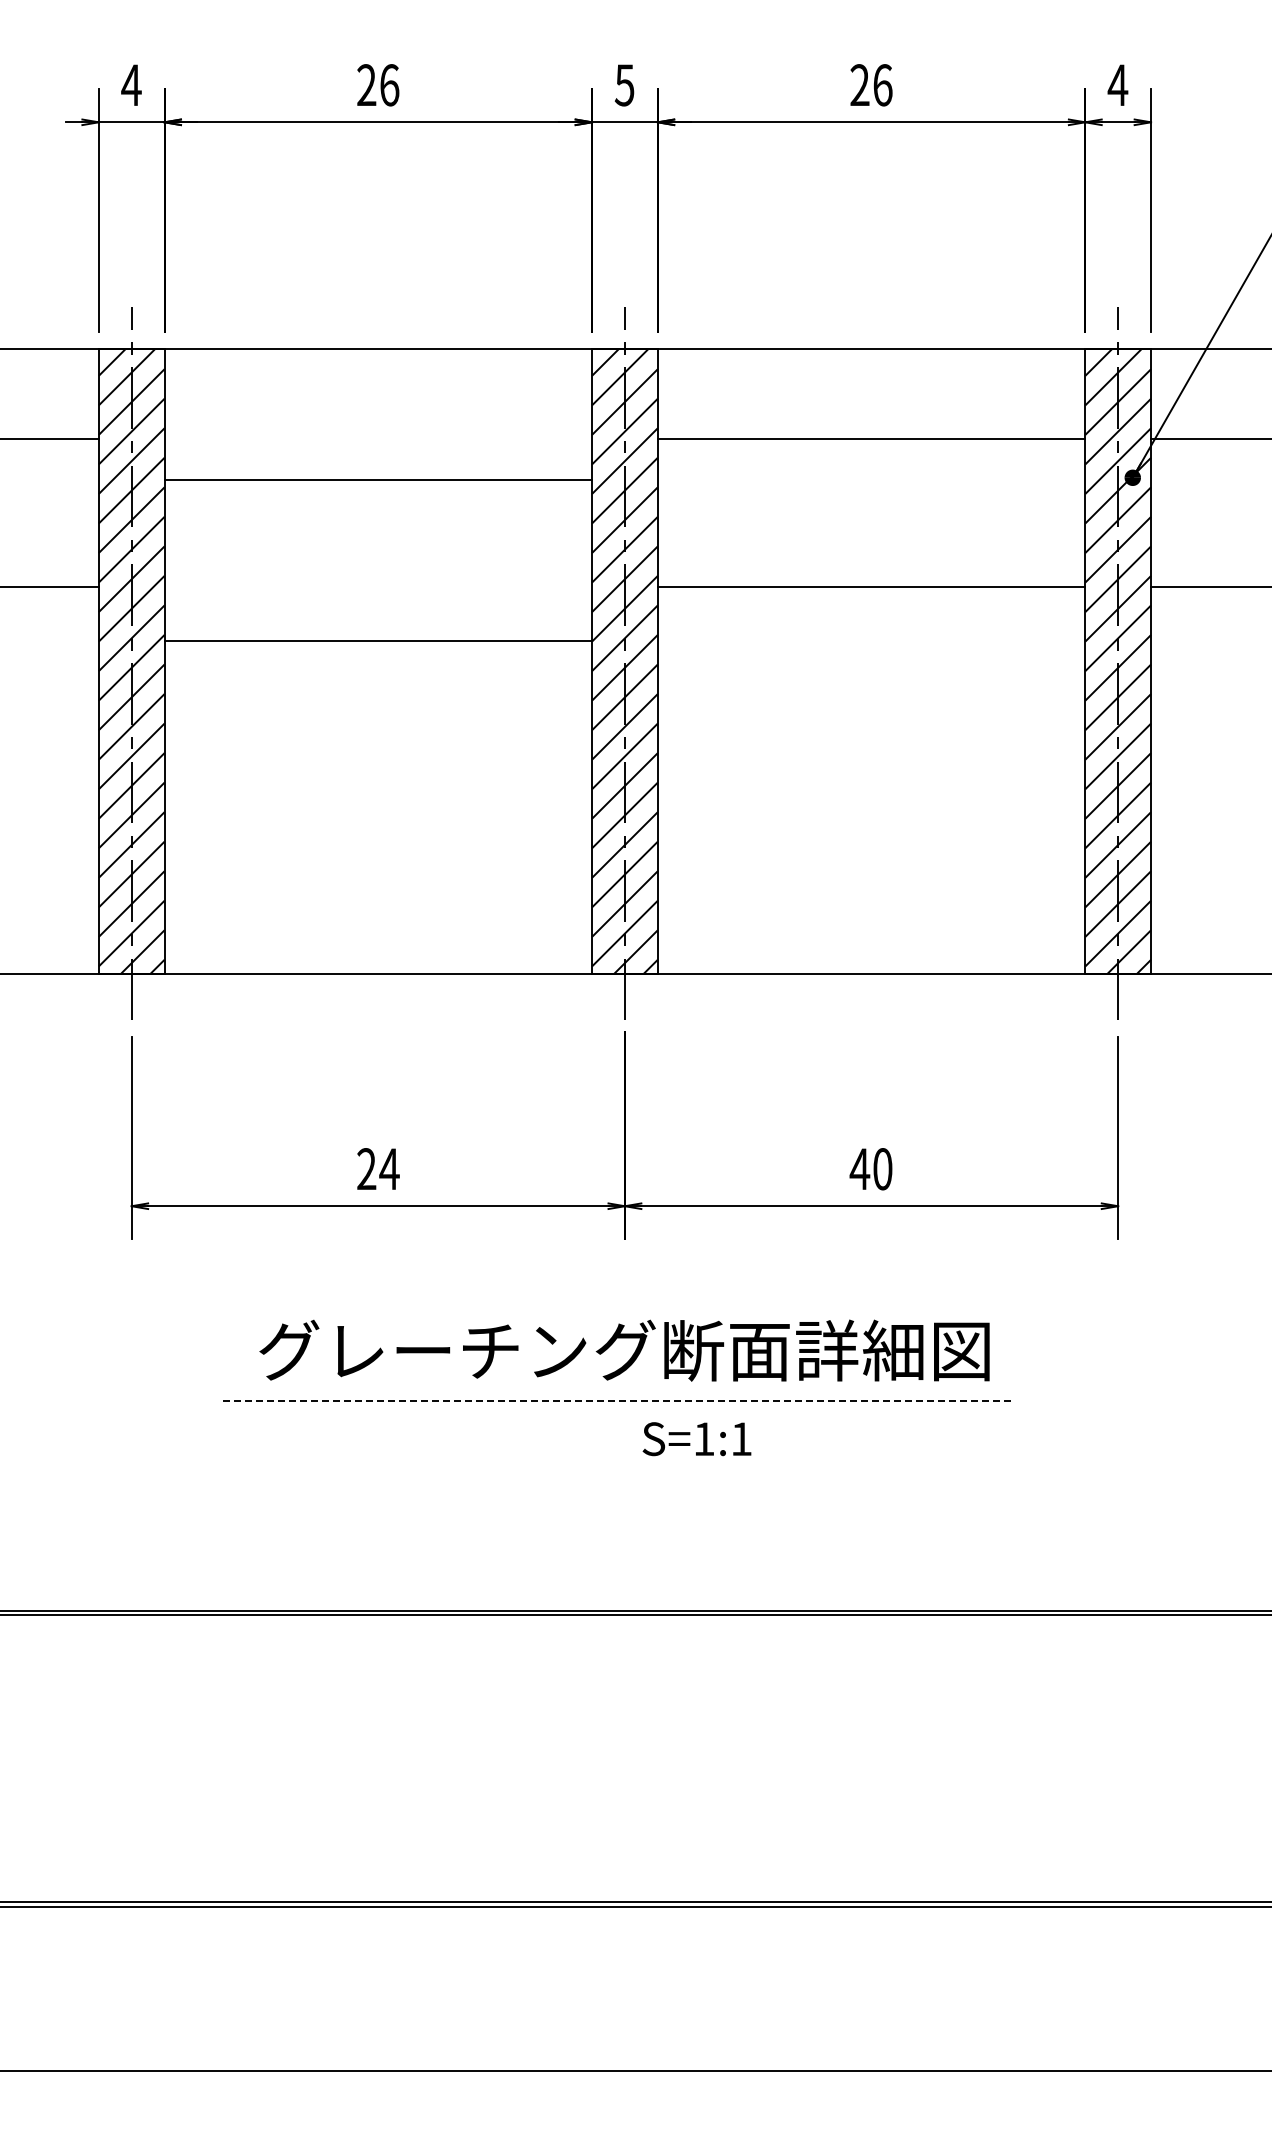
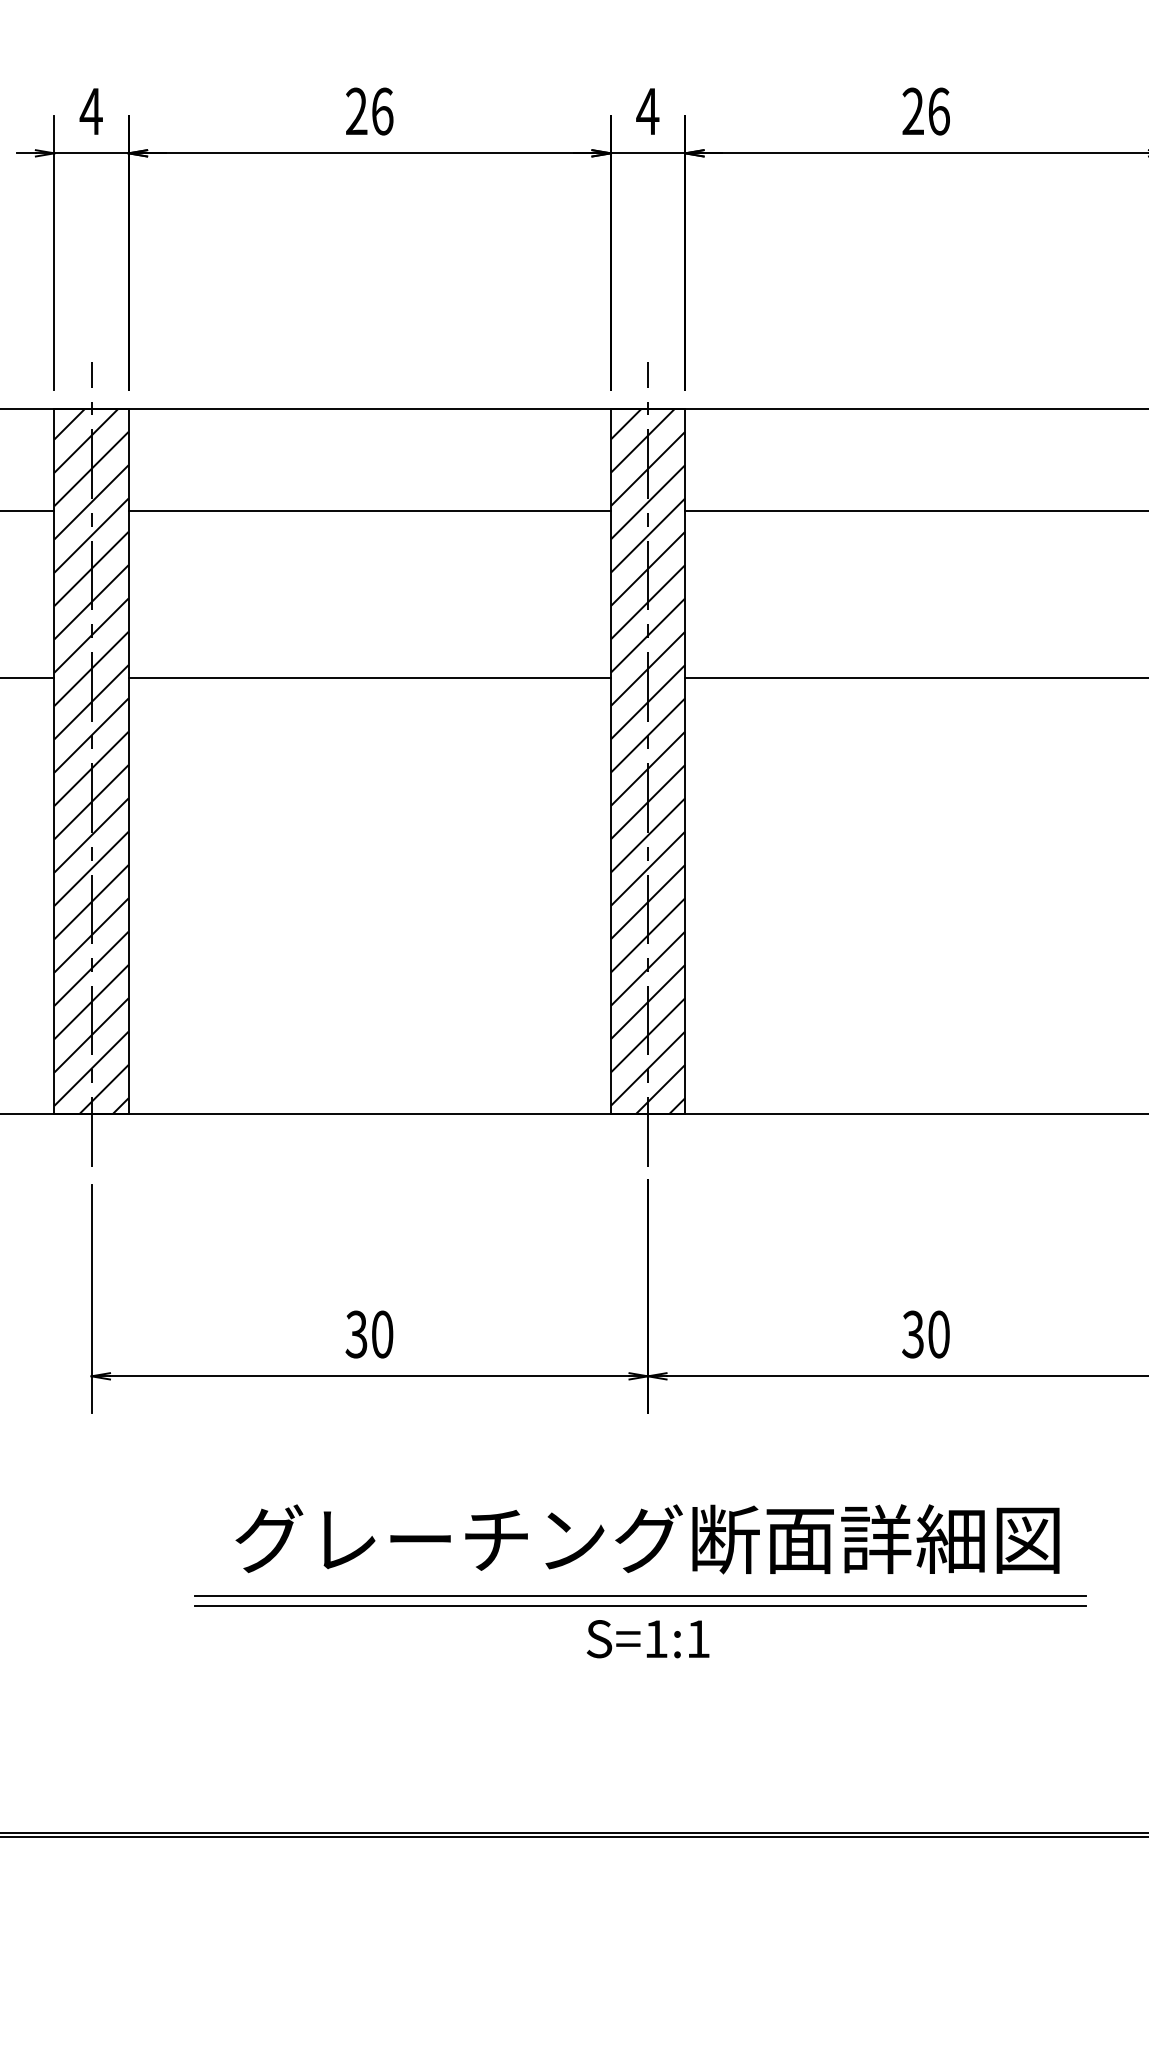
text: (624, 85) -> (647, 111), 5 -> 4
line: (378, 480) -> (369, 511), moved
line: (378, 641) -> (369, 678), moved
text: (377, 1169) -> (368, 1334), 24 -> 30
text: (859, 1169) -> (912, 1334), 40 -> 30
line: (618, 1401) -> (640, 1596), dashed -> solid
line: (618, 1409) -> (640, 1605), added
text: (696, 1439) -> (647, 1639), moved

